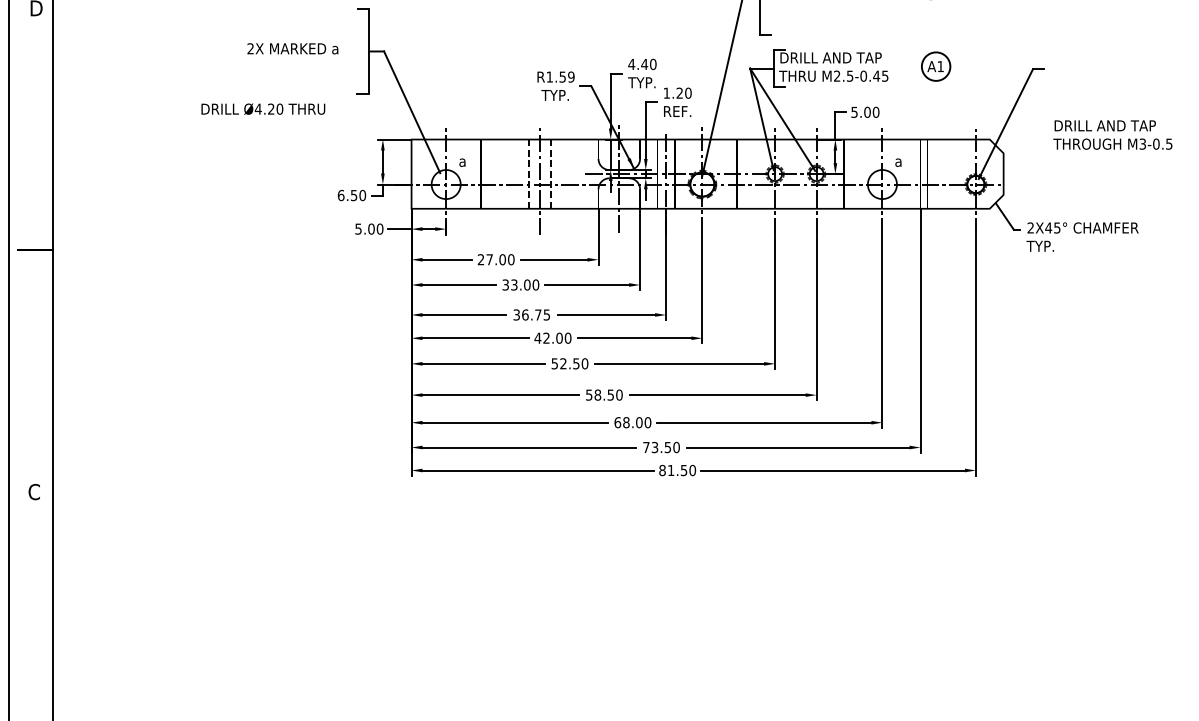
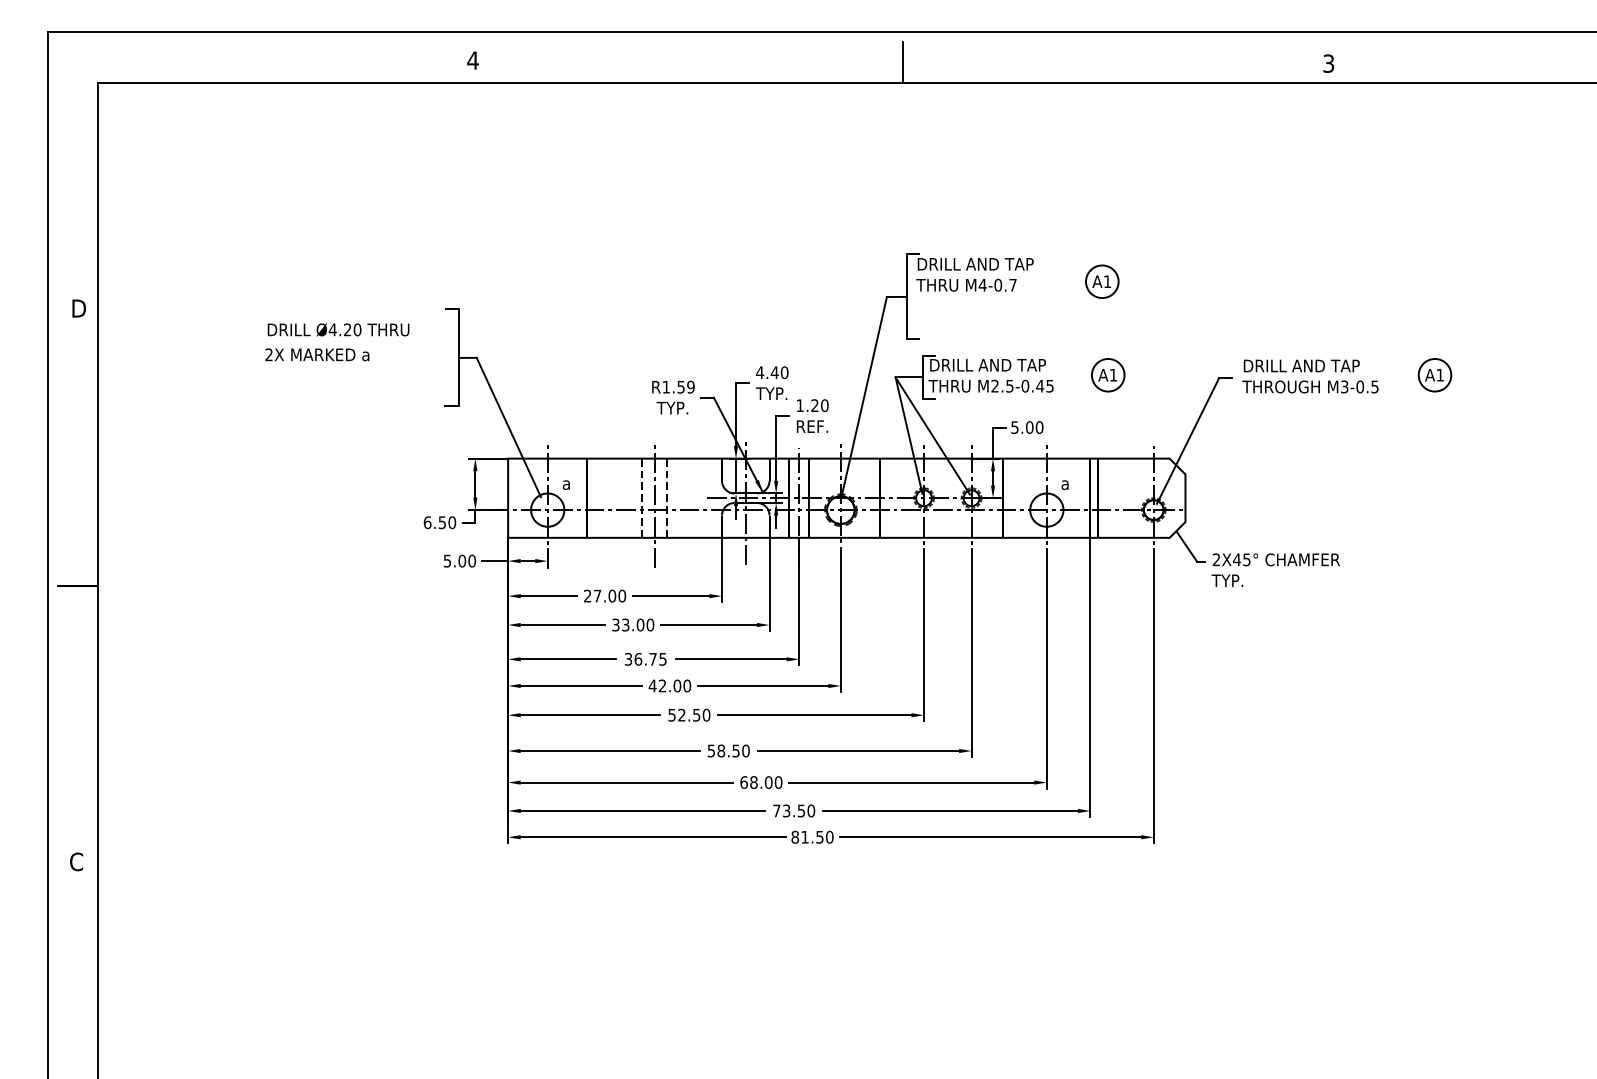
text: (292, 48) -> (317, 354), moved
text: (263, 108) -> (338, 329), moved
text: (1112, 135) -> (1310, 376), moved

